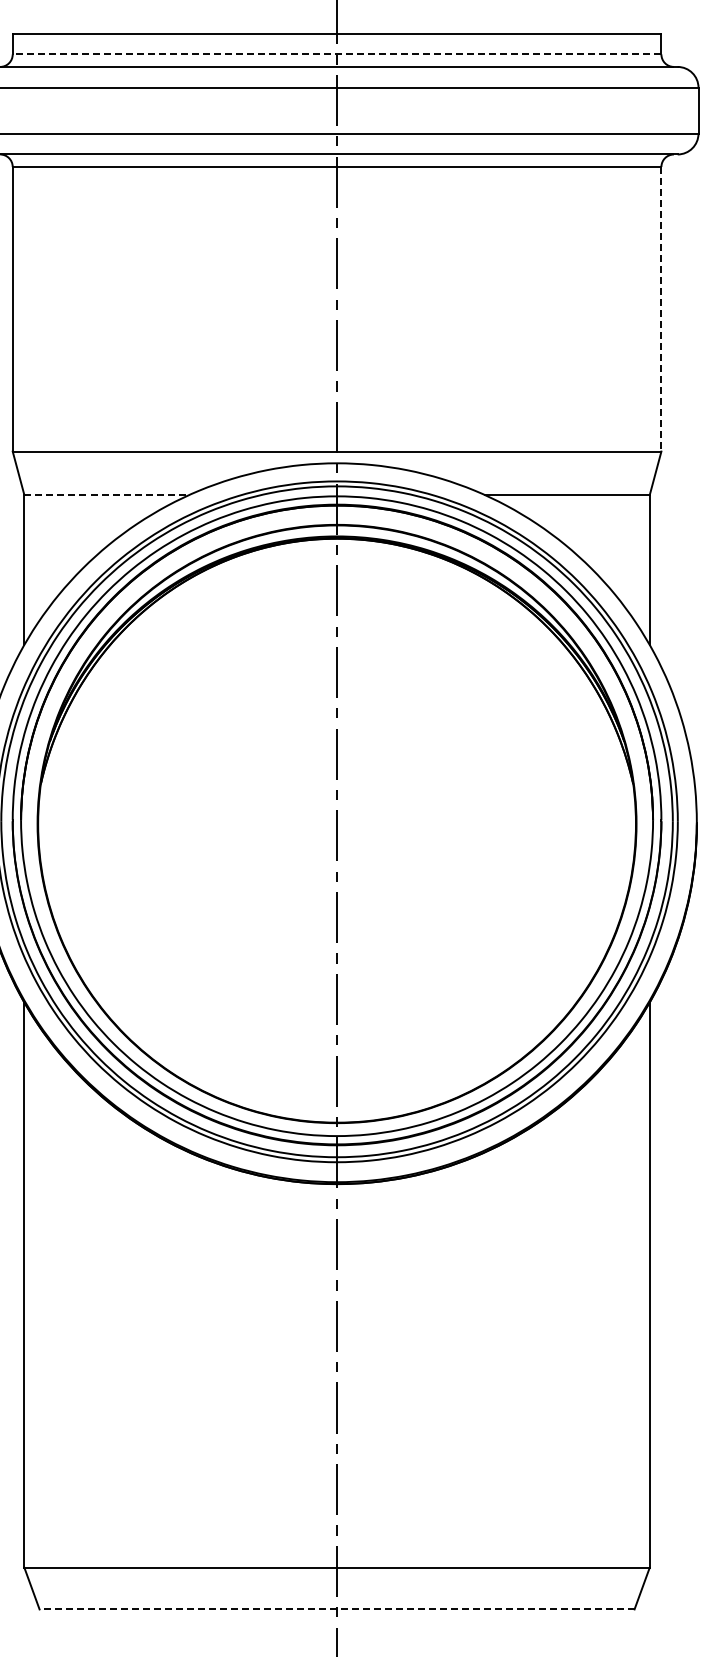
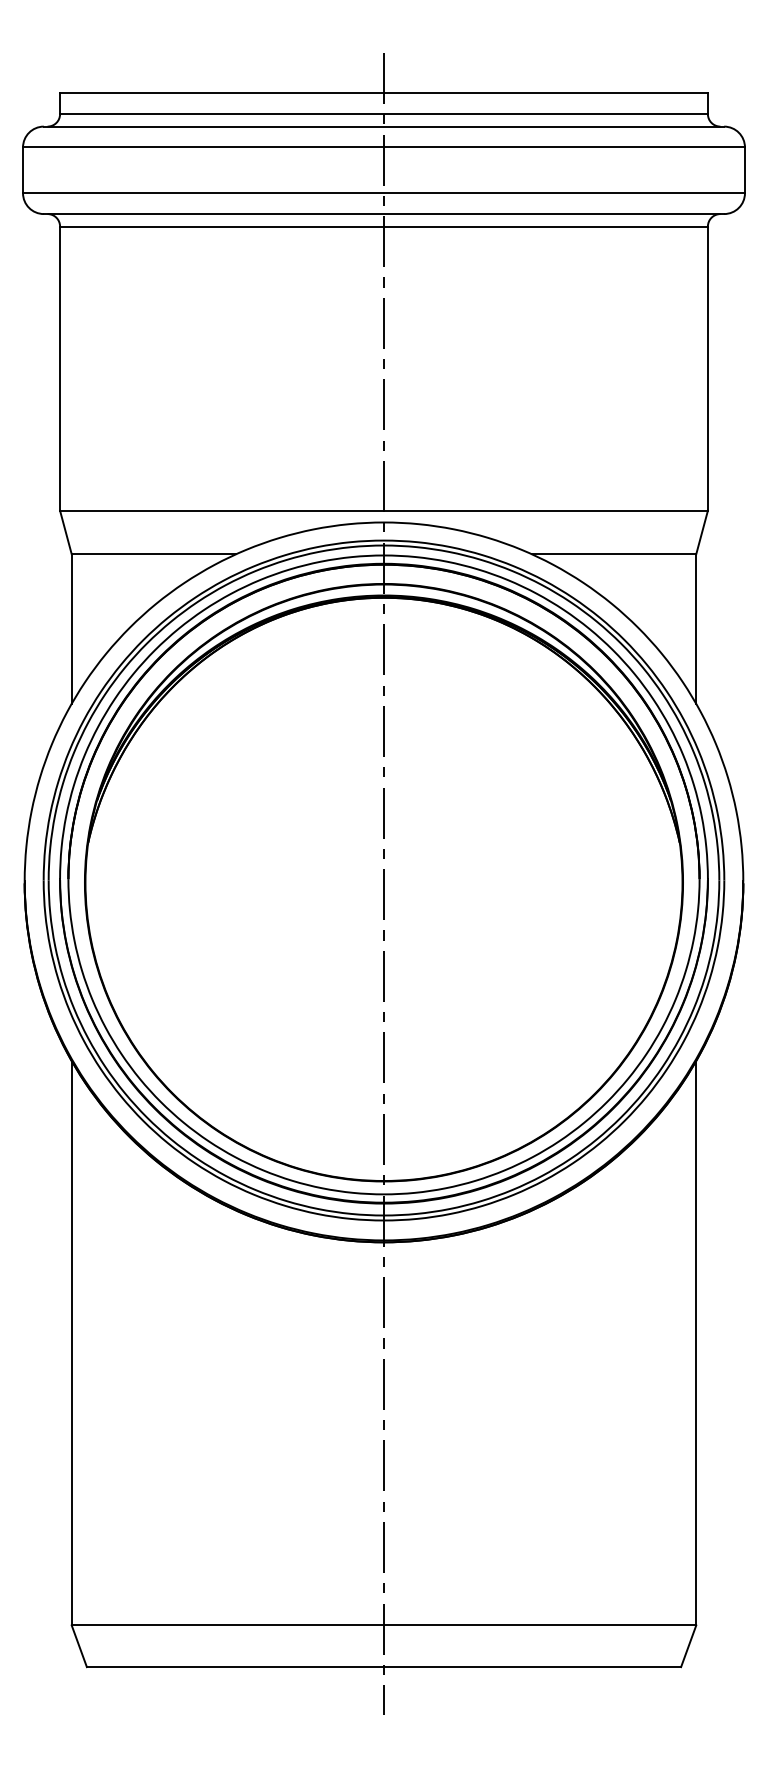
line: (337, 54) -> (384, 114), dashed -> solid
line: (660, 310) -> (707, 369), dashed -> solid
line: (107, 495) -> (154, 554), dashed -> solid
line: (336, 1609) -> (383, 1667), dashed -> solid

